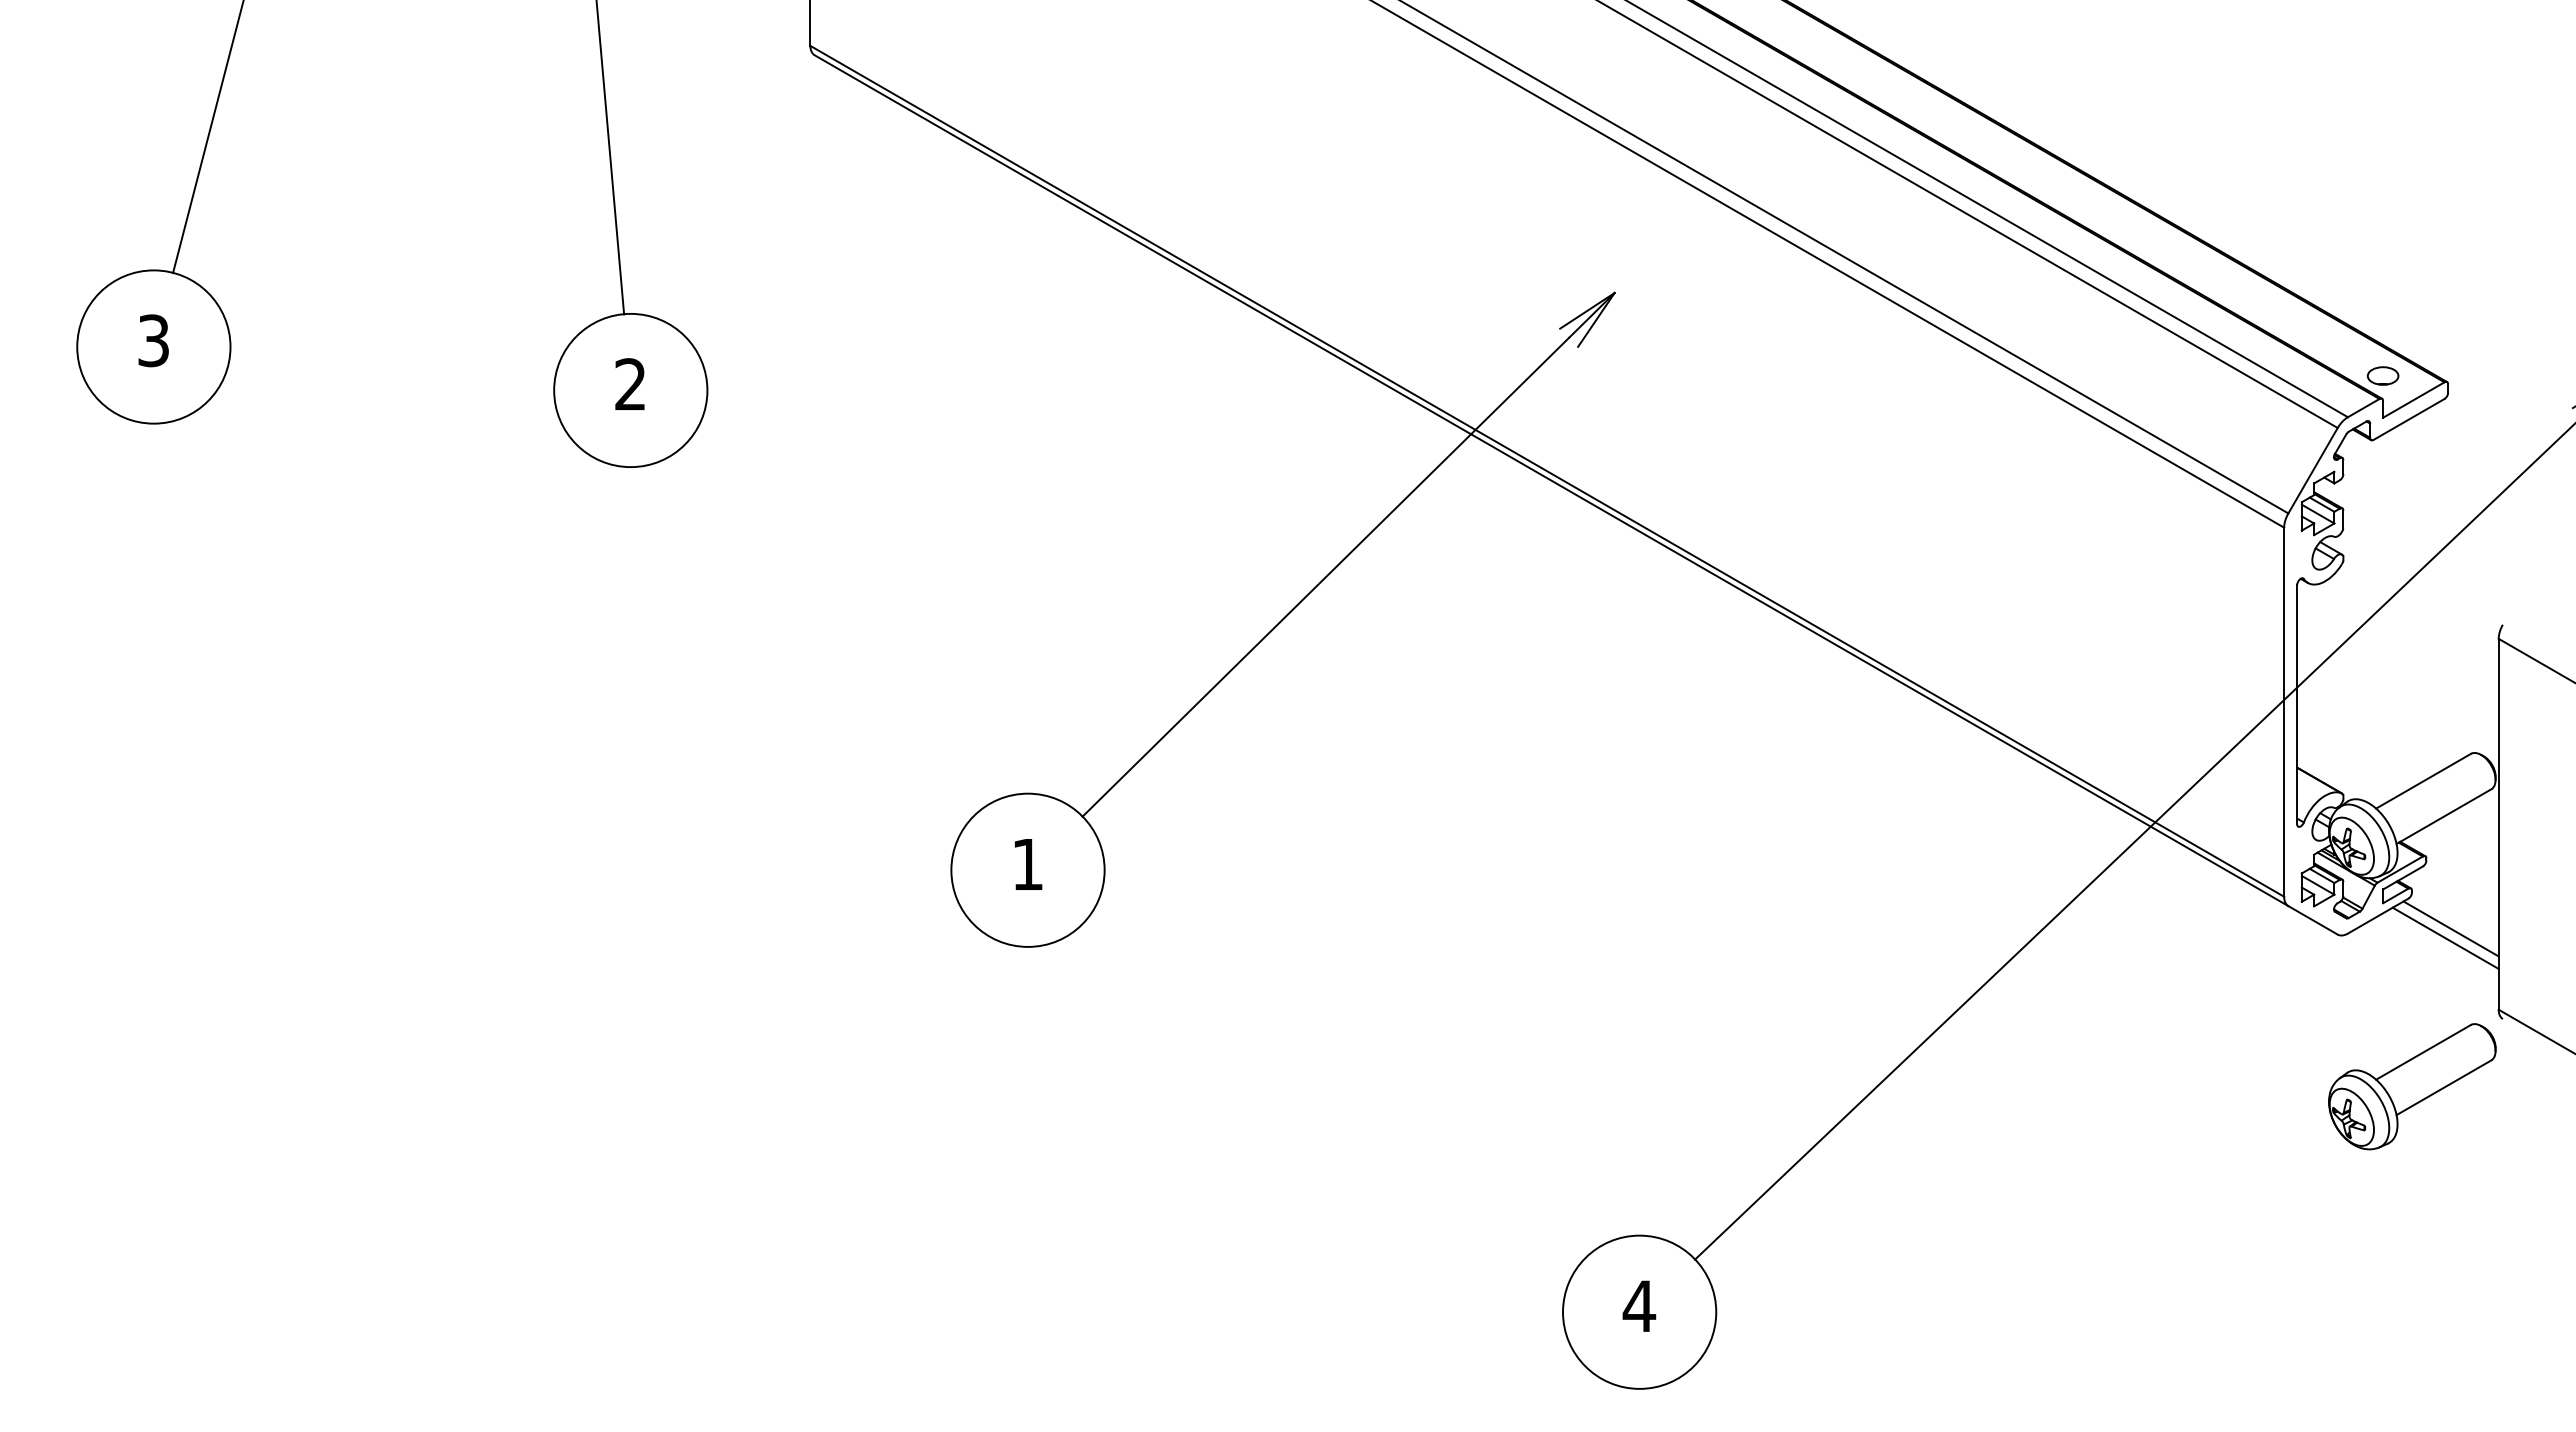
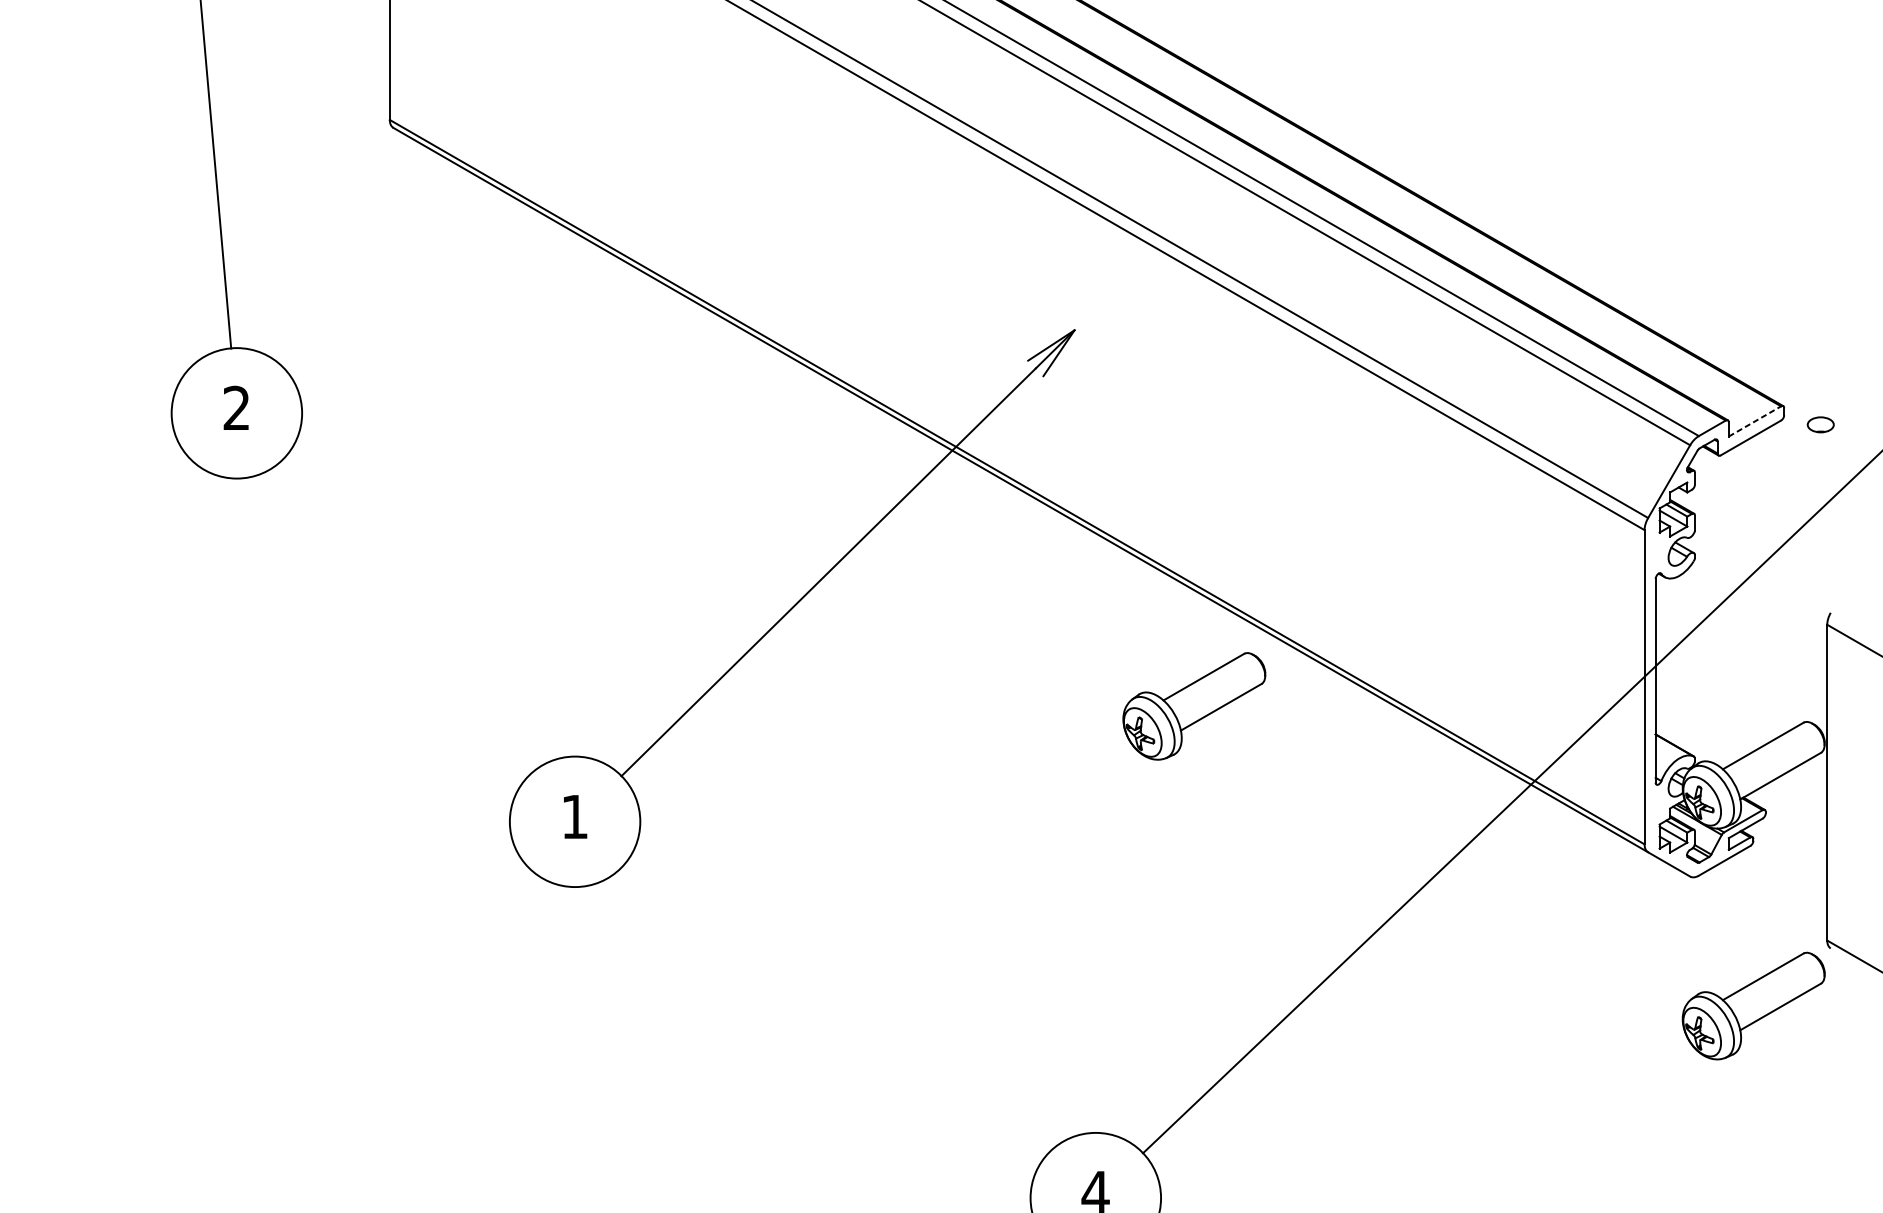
part: (2382, 375) -> (1820, 424), moved
line: (2414, 399) -> (1755, 420), solid -> dashed
part: (1755, 734) -> (1194, 706), added
line: (2450, 928) -> (1786, 871), removed
line: (2445, 937) -> (1781, 879), removed

